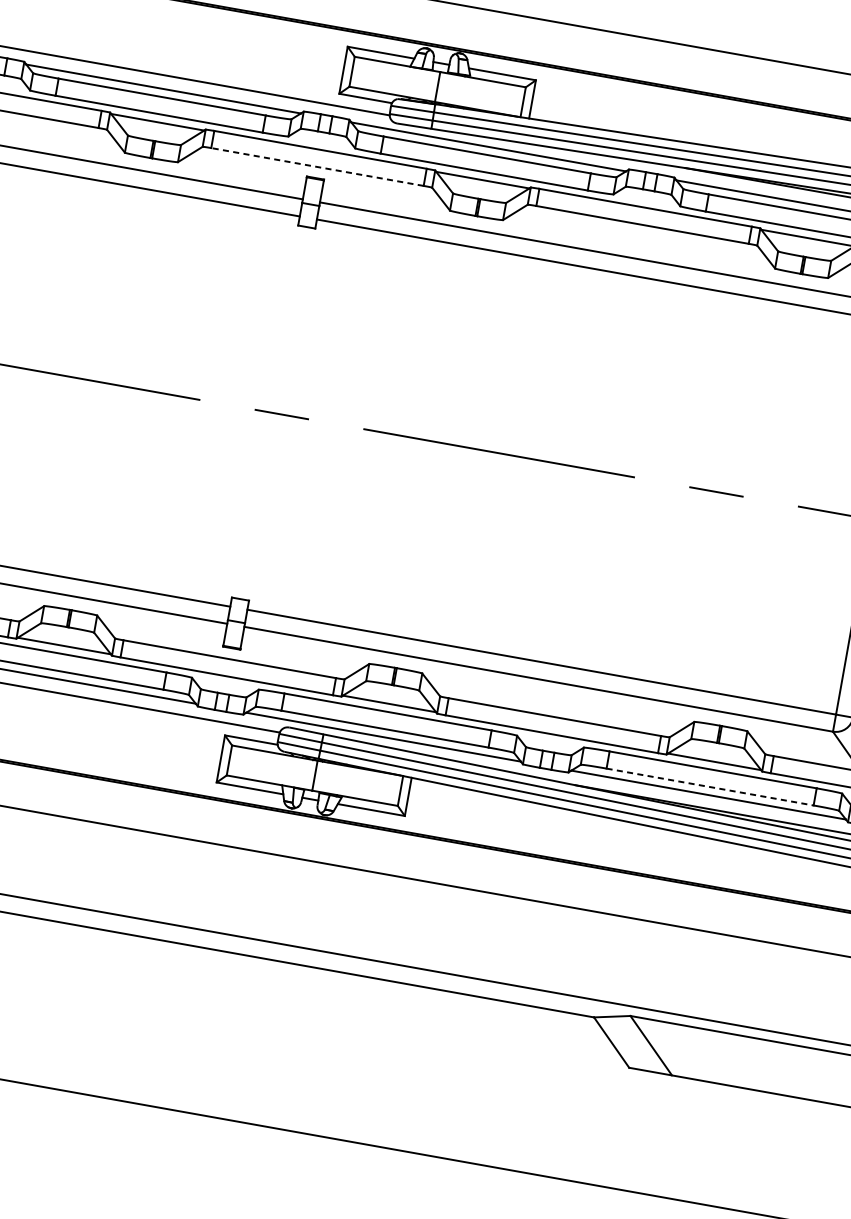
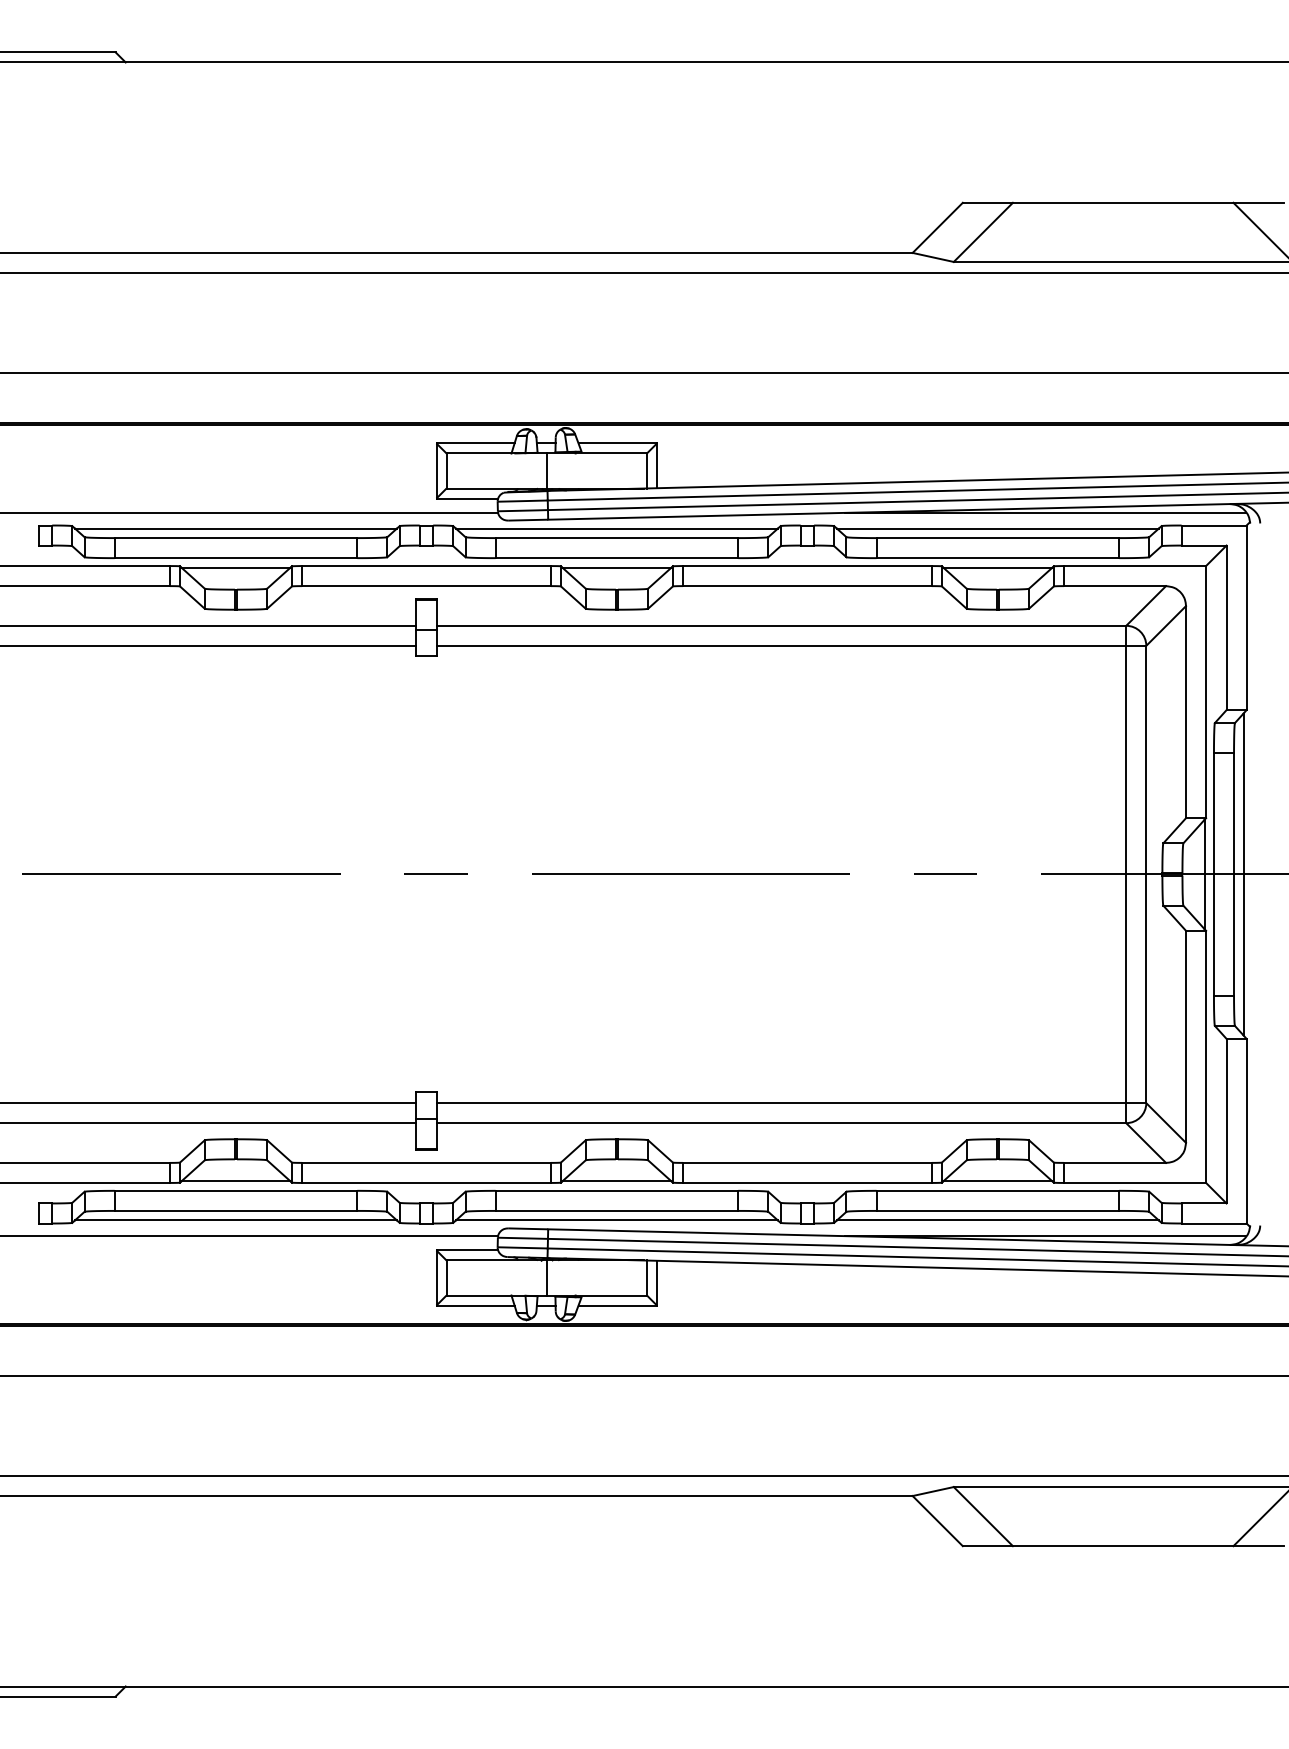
line: (316, 167) -> (425, 586), dashed -> solid
line: (710, 786) -> (998, 1210), dashed -> solid

